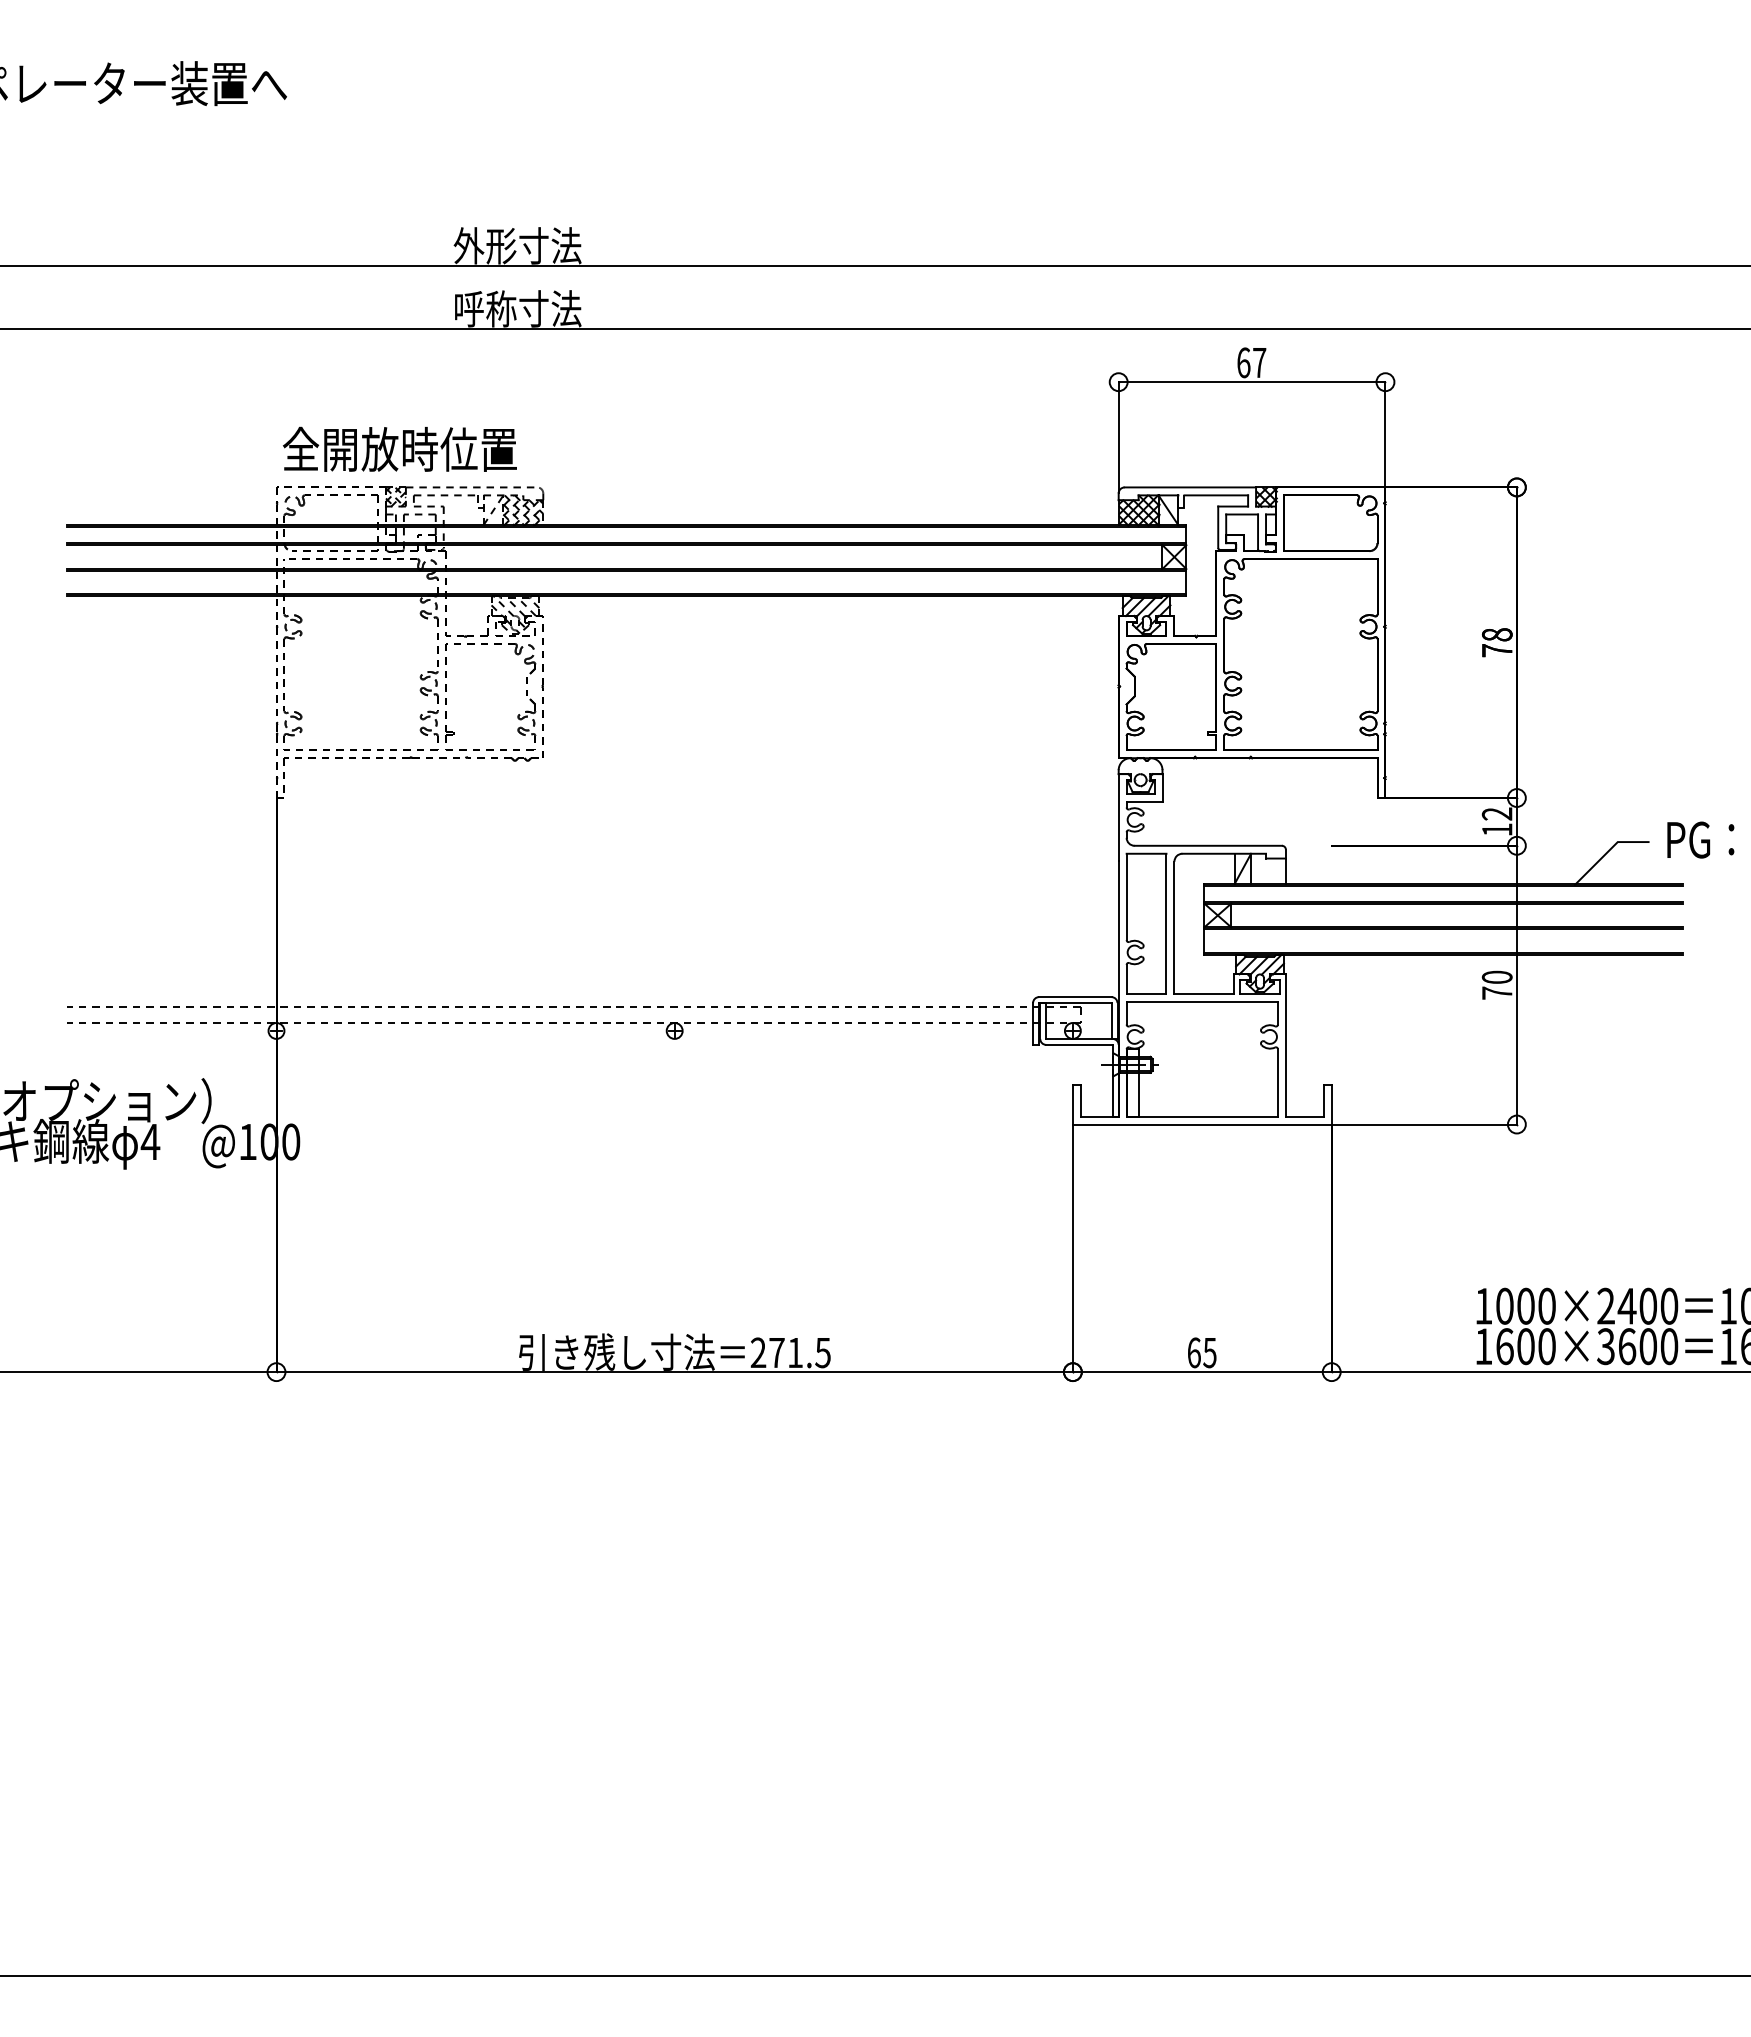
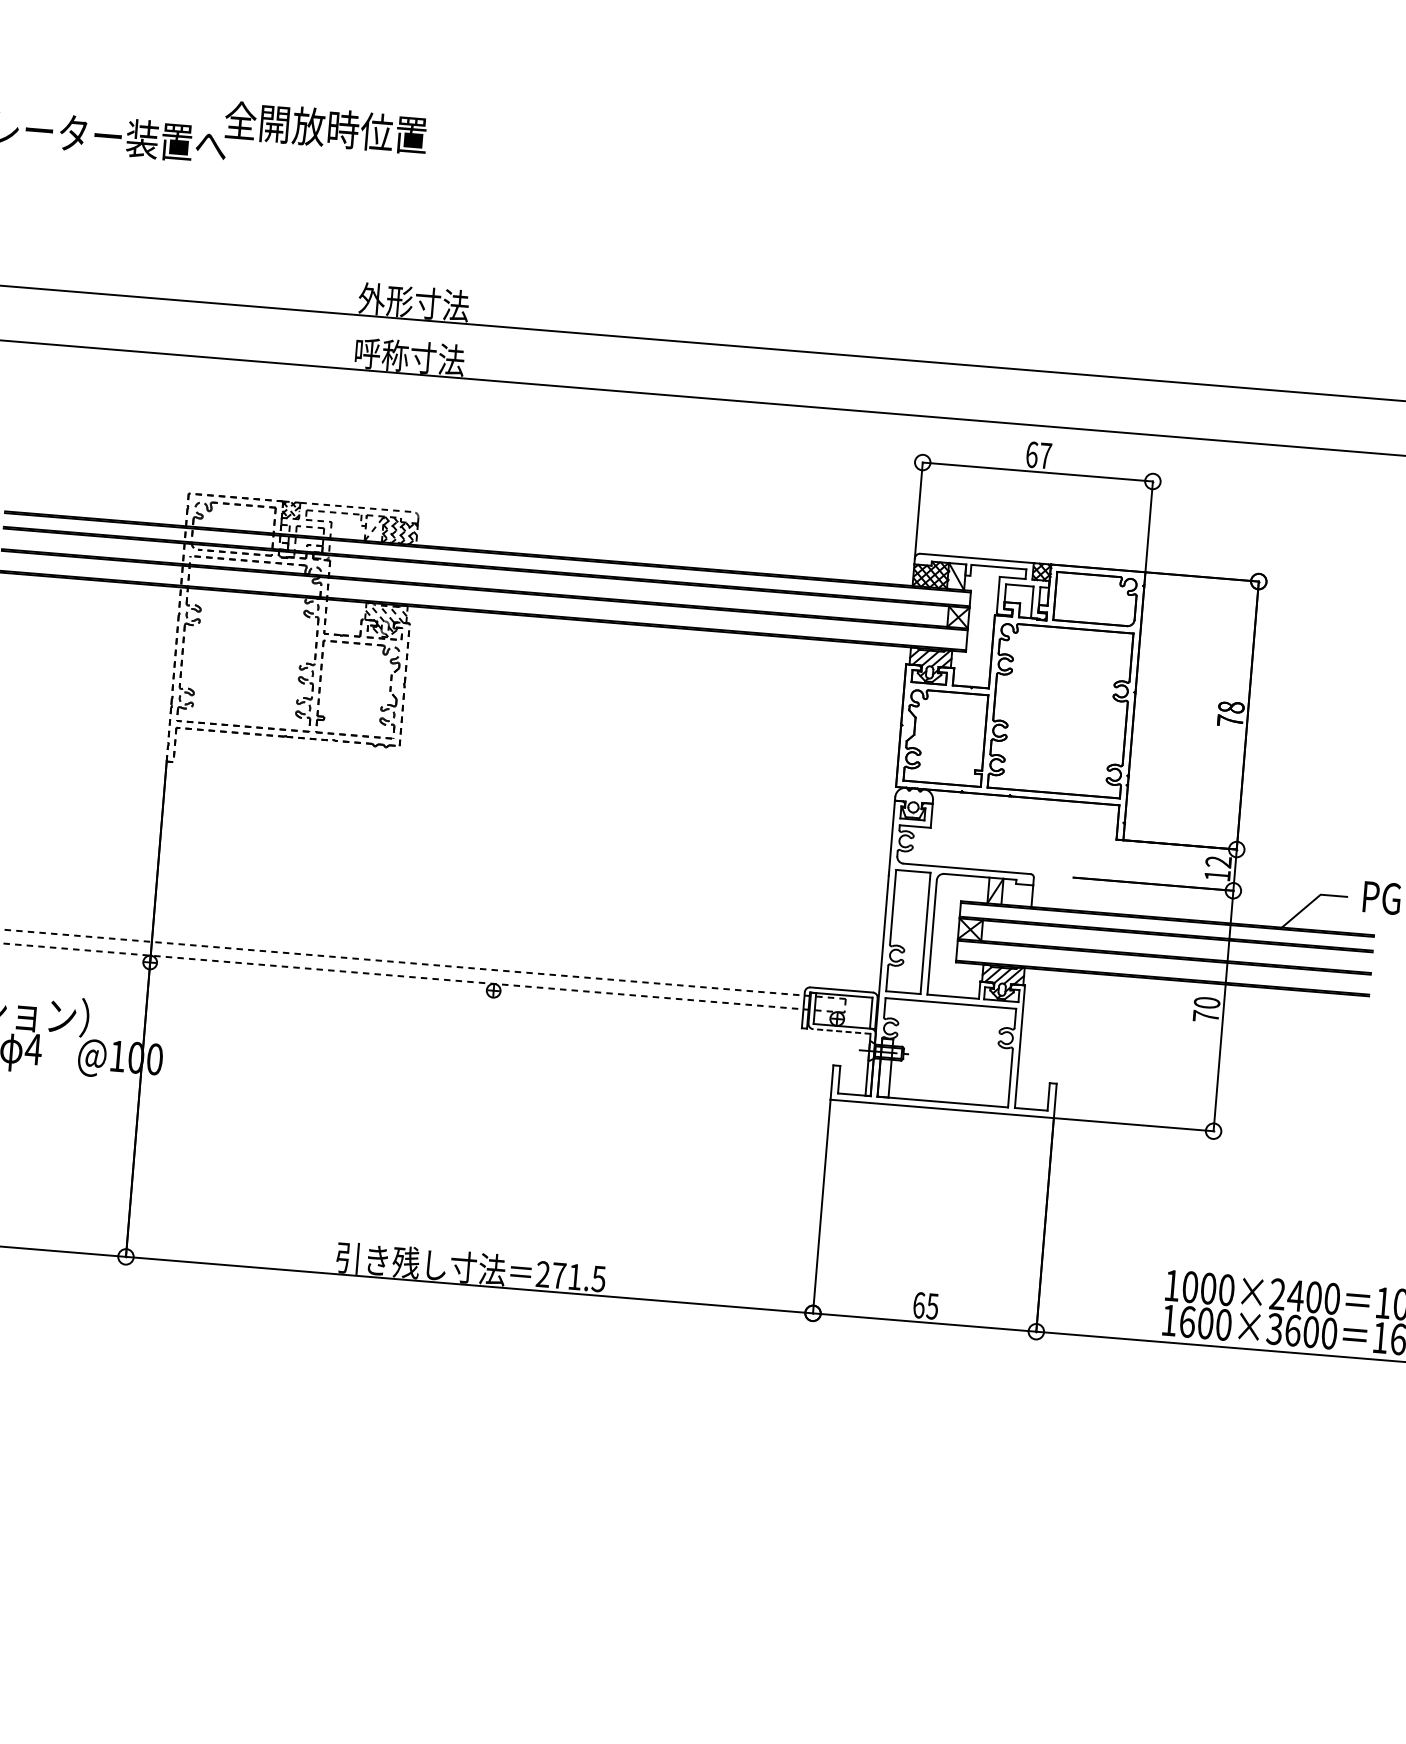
text: (399, 448) -> (325, 127), moved
line: (1078, 1044) -> (841, 1031), solid -> dashed

